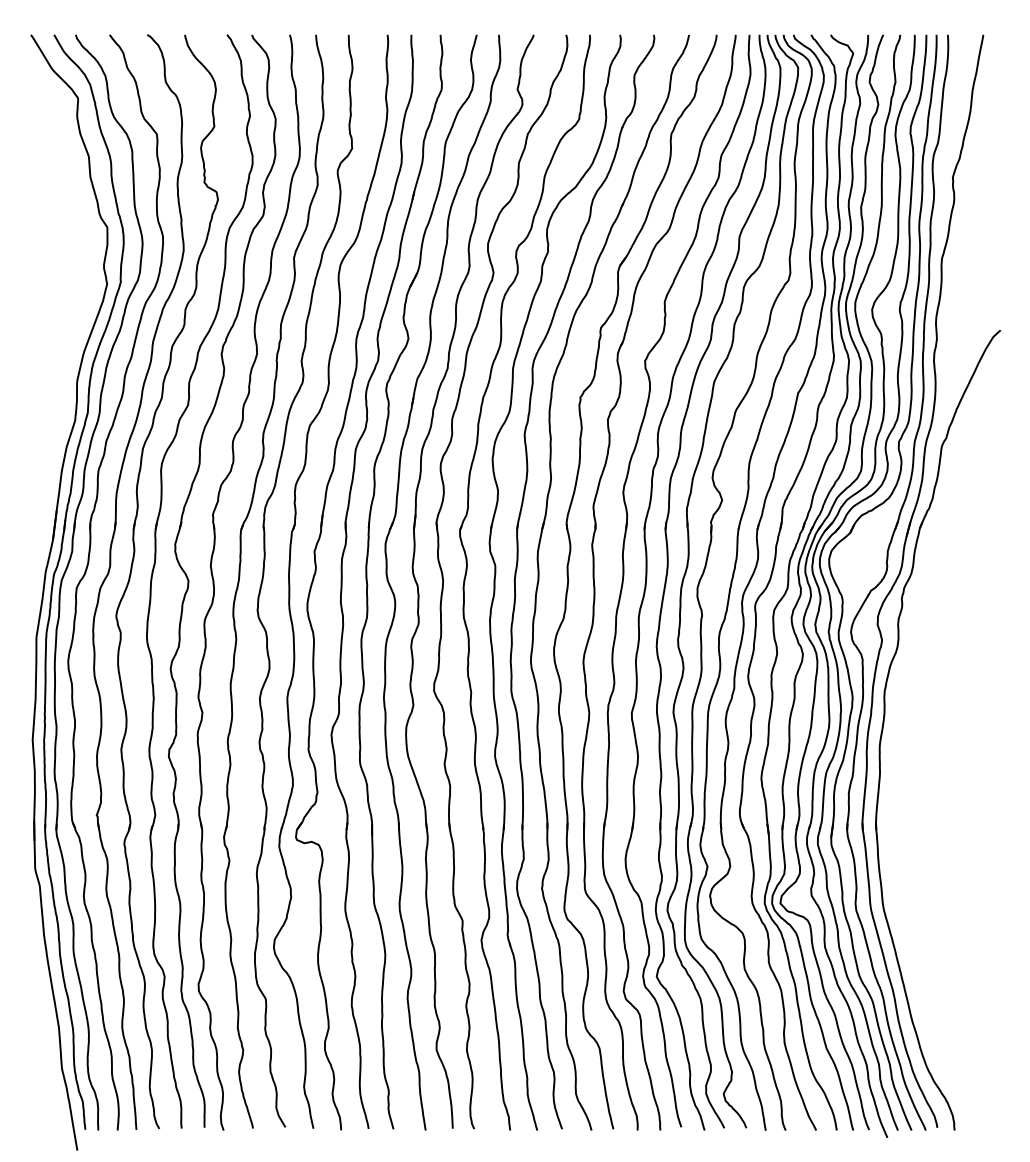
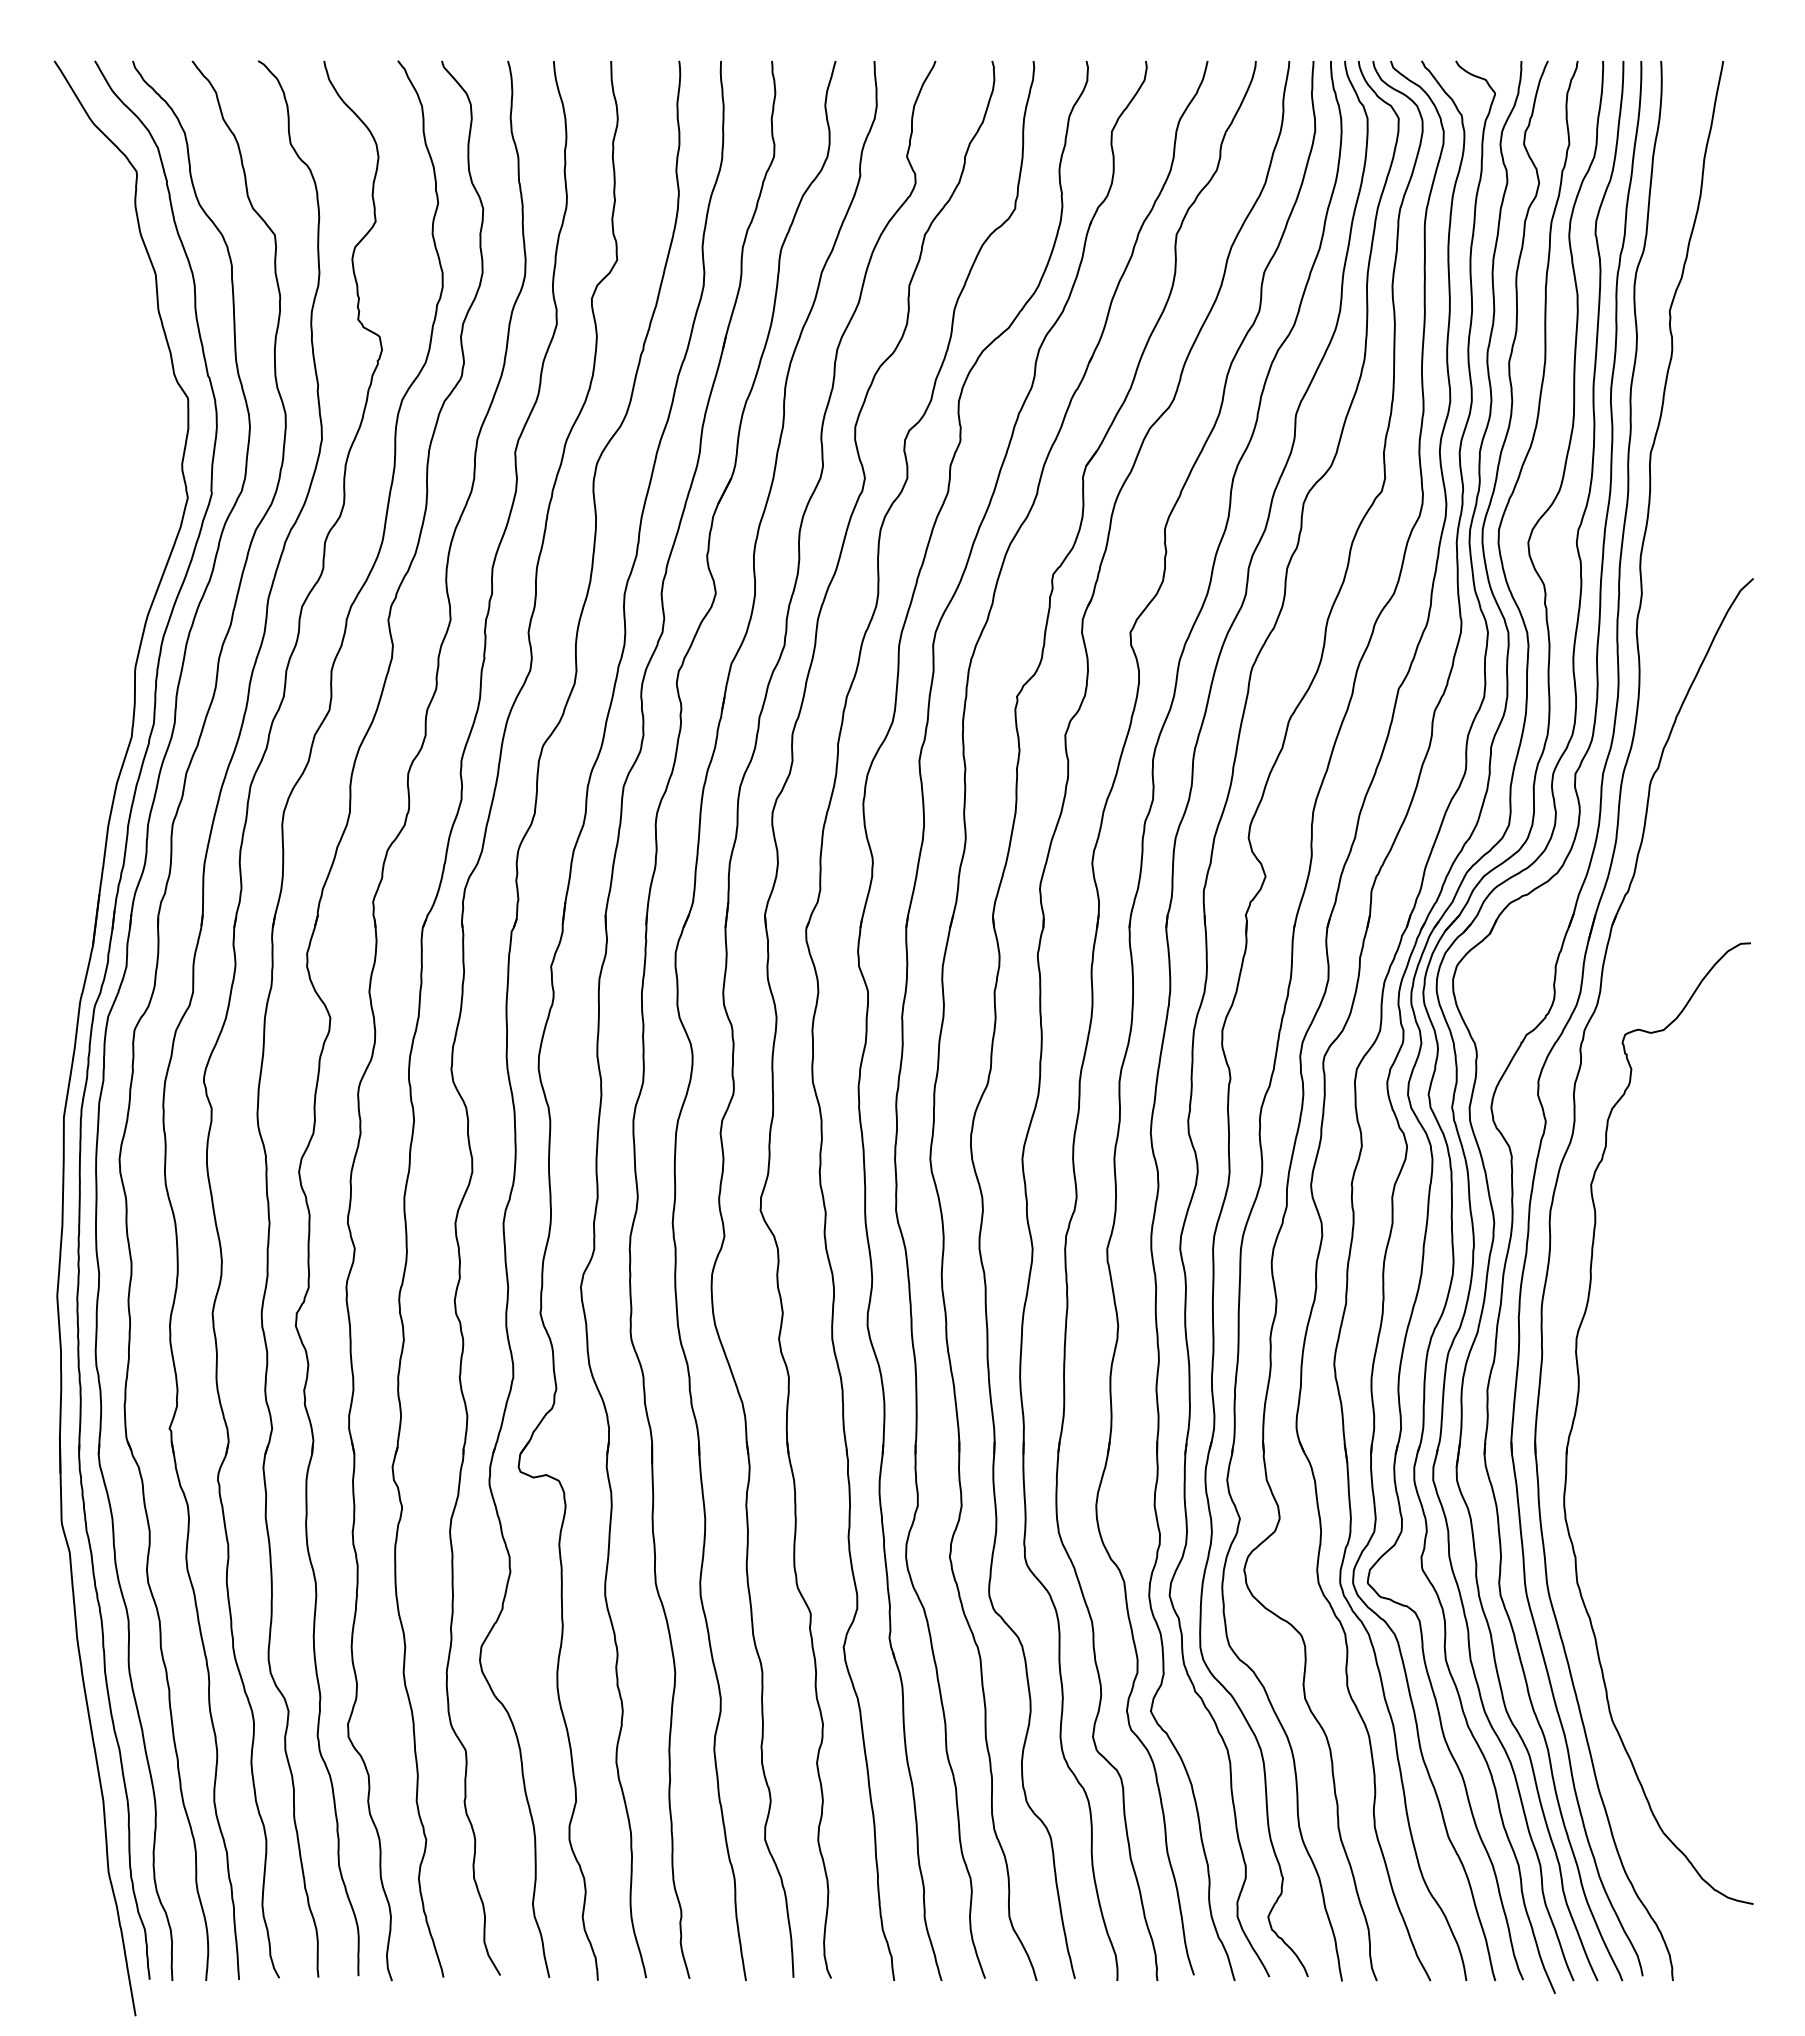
part: (900, 804) -> (1578, 1409), added

